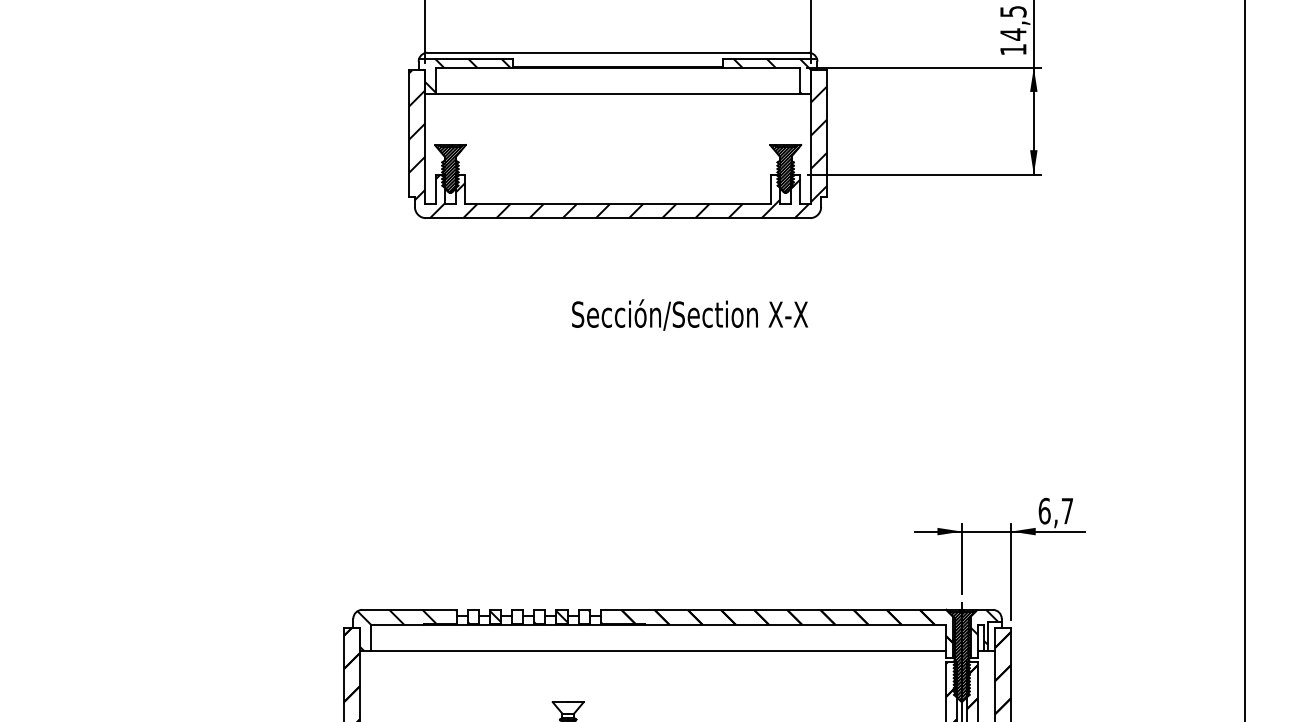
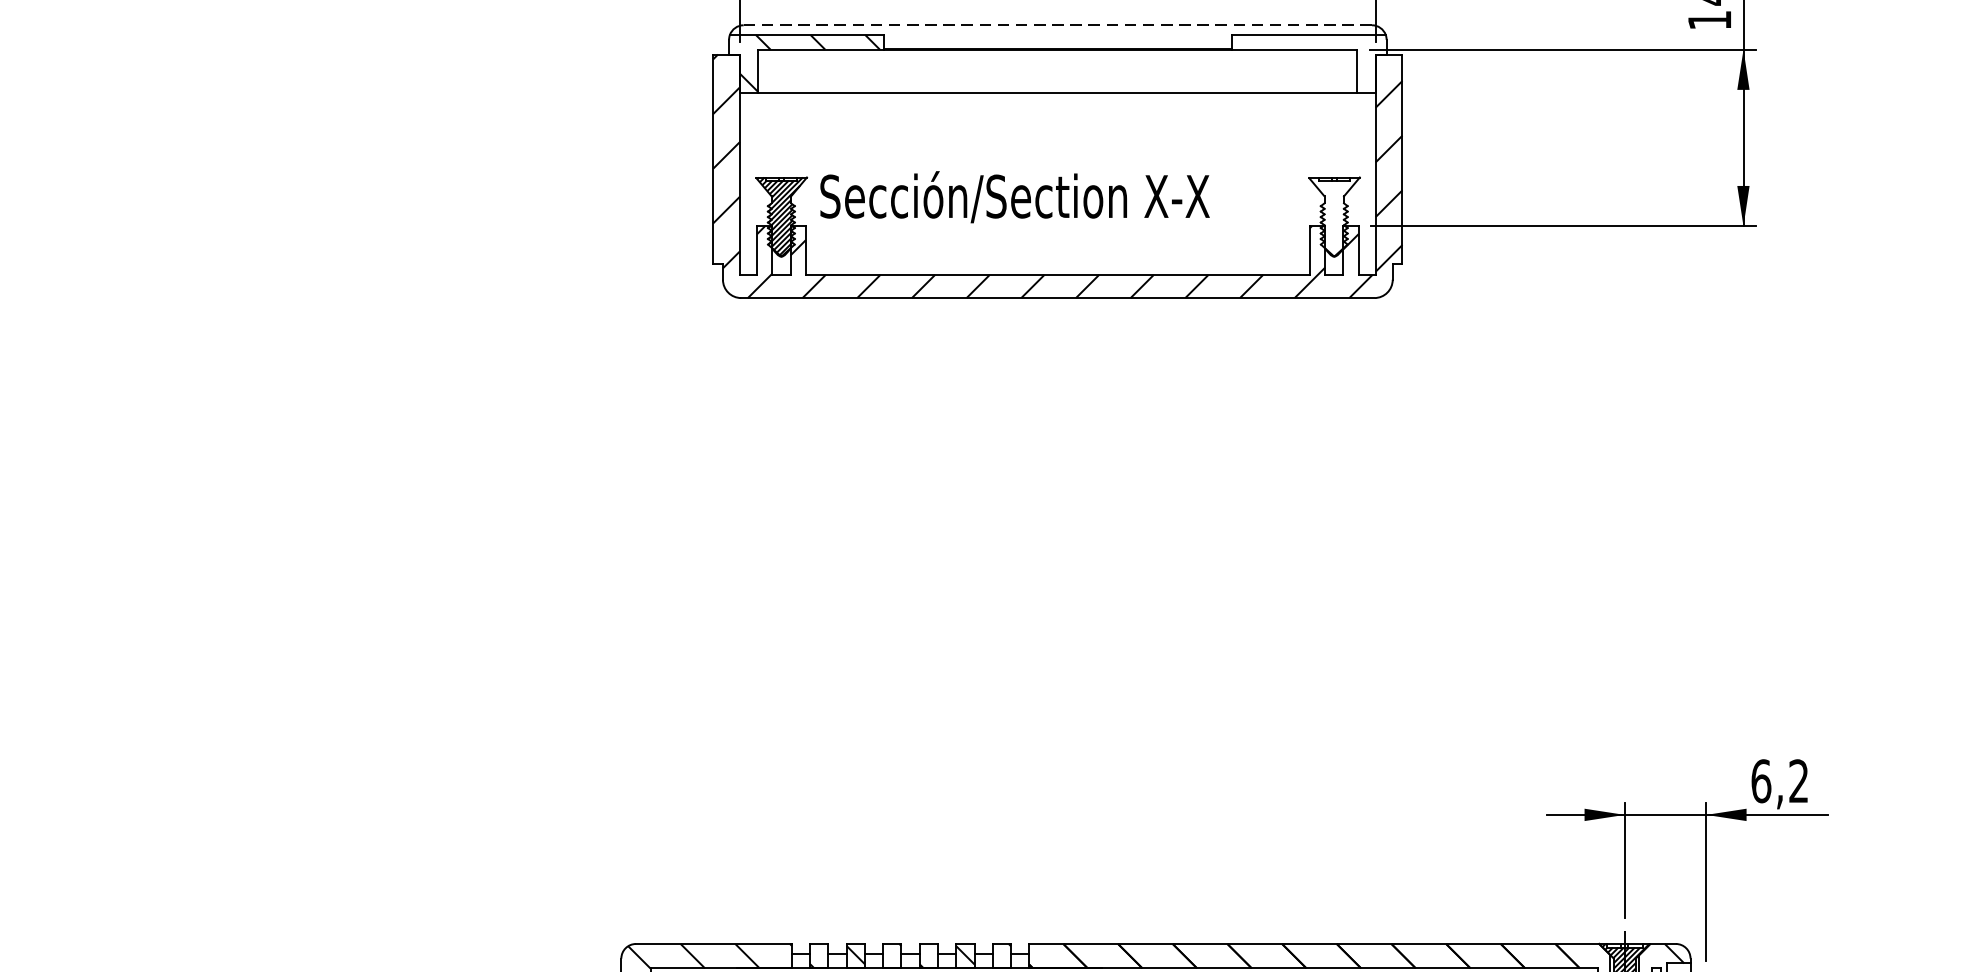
line: (618, 52) -> (1058, 24), solid -> dashed
hatch: (772, 76) -> (1312, 64), removed
hatch: (784, 168) -> (1332, 216), removed
text: (689, 314) -> (1014, 196), moved
text: (1067, 510) -> (1798, 780), 6,7 -> 6,2

